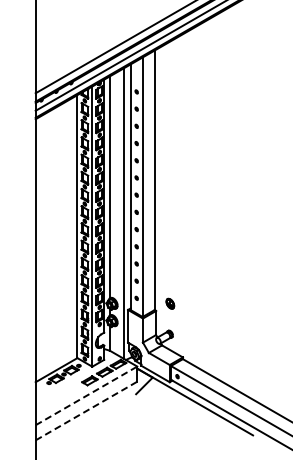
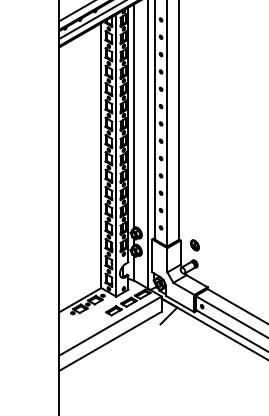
part: (170, 303) -> (195, 245), moved
line: (86, 395) -> (110, 325), dashed -> solid
line: (86, 411) -> (110, 341), dashed -> solid

